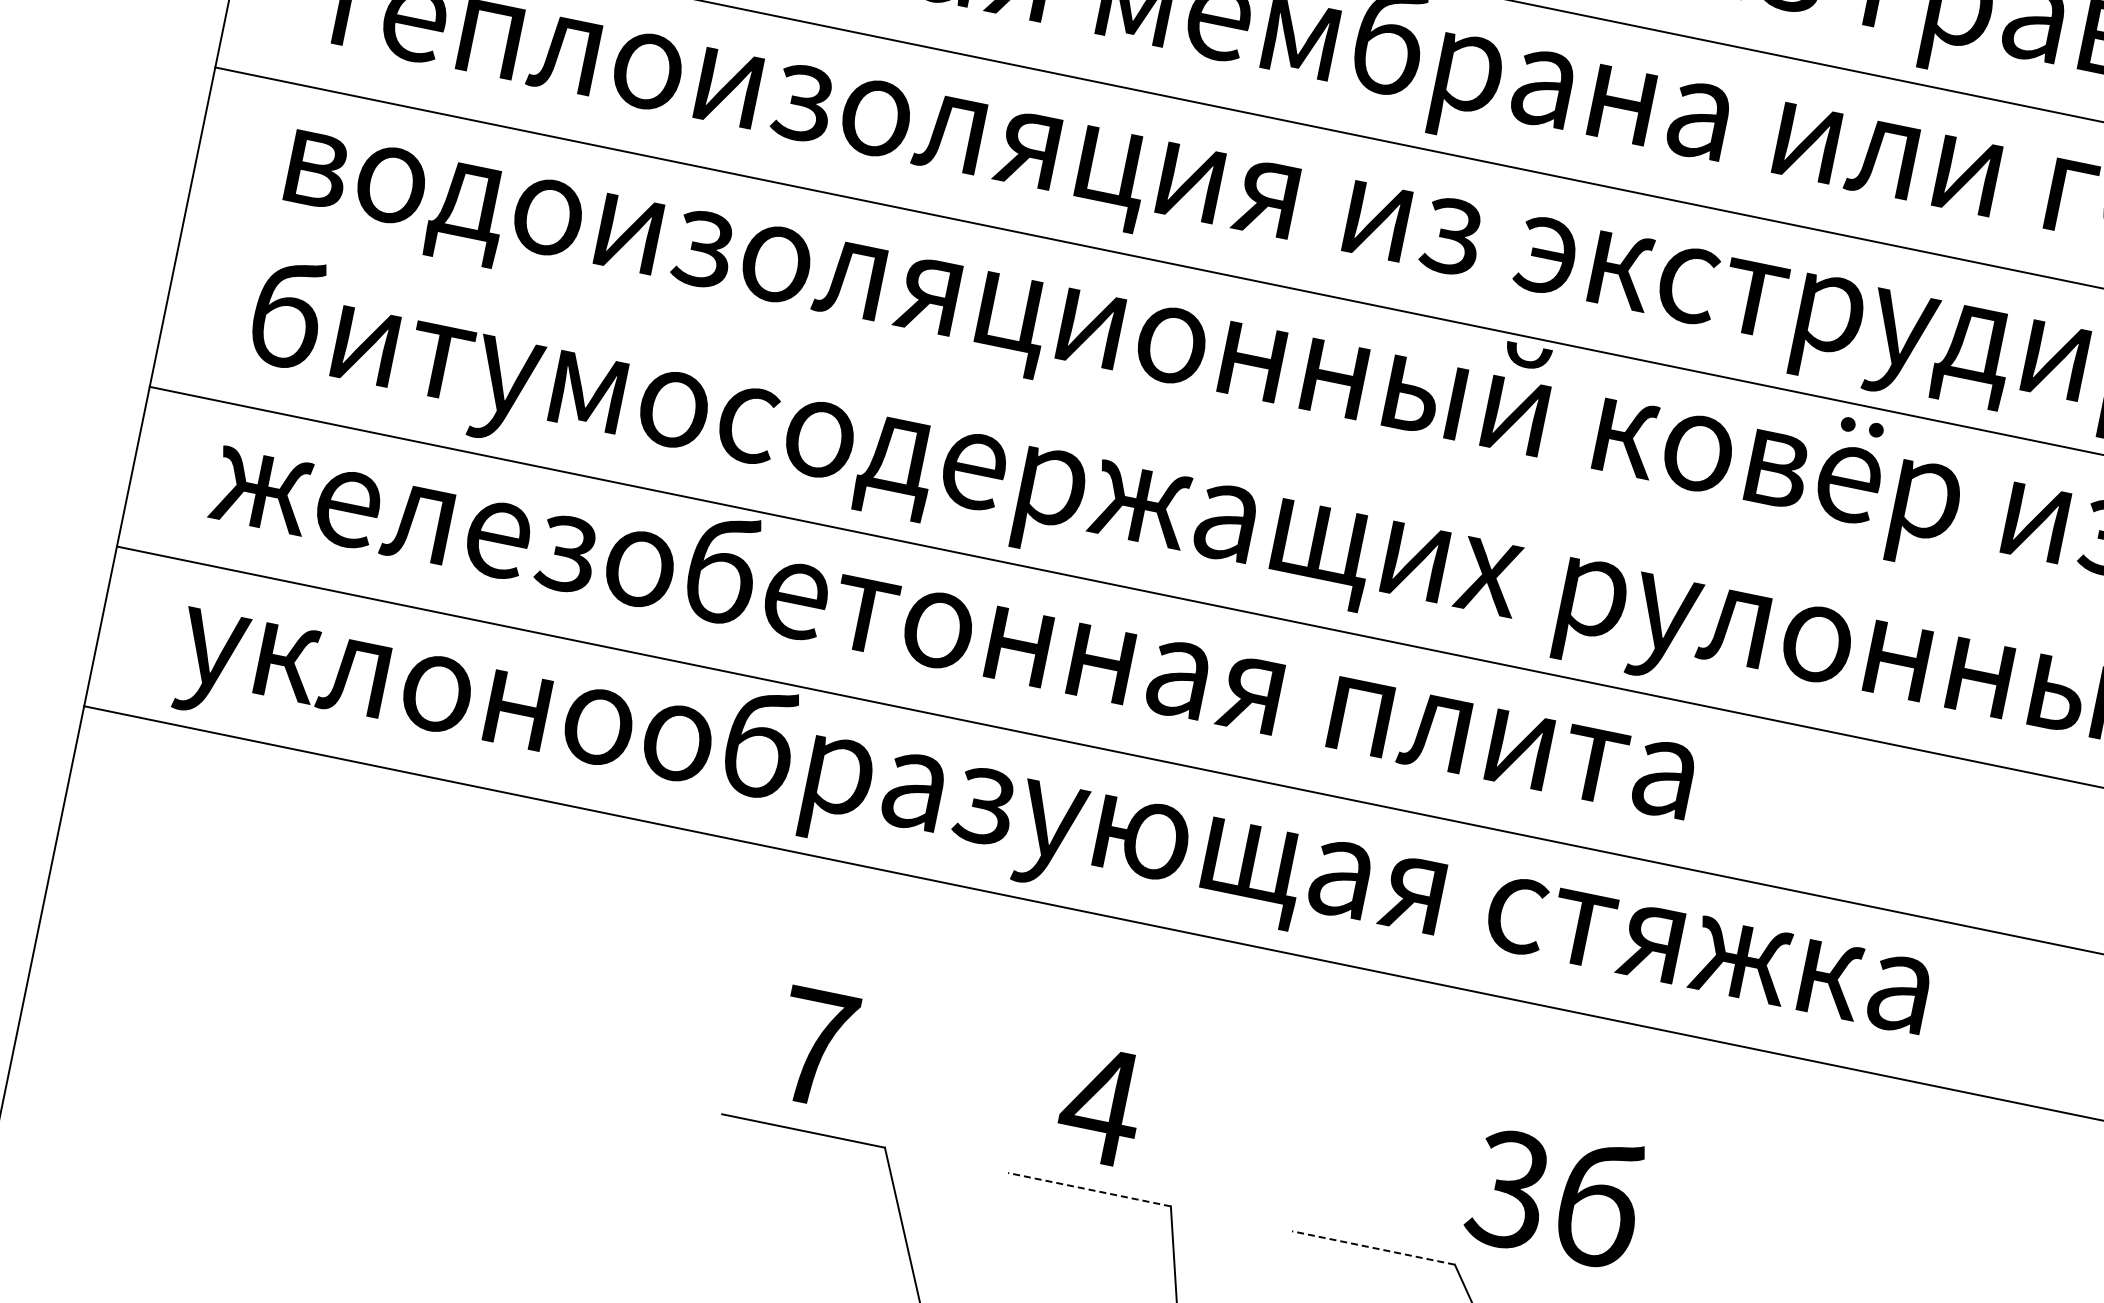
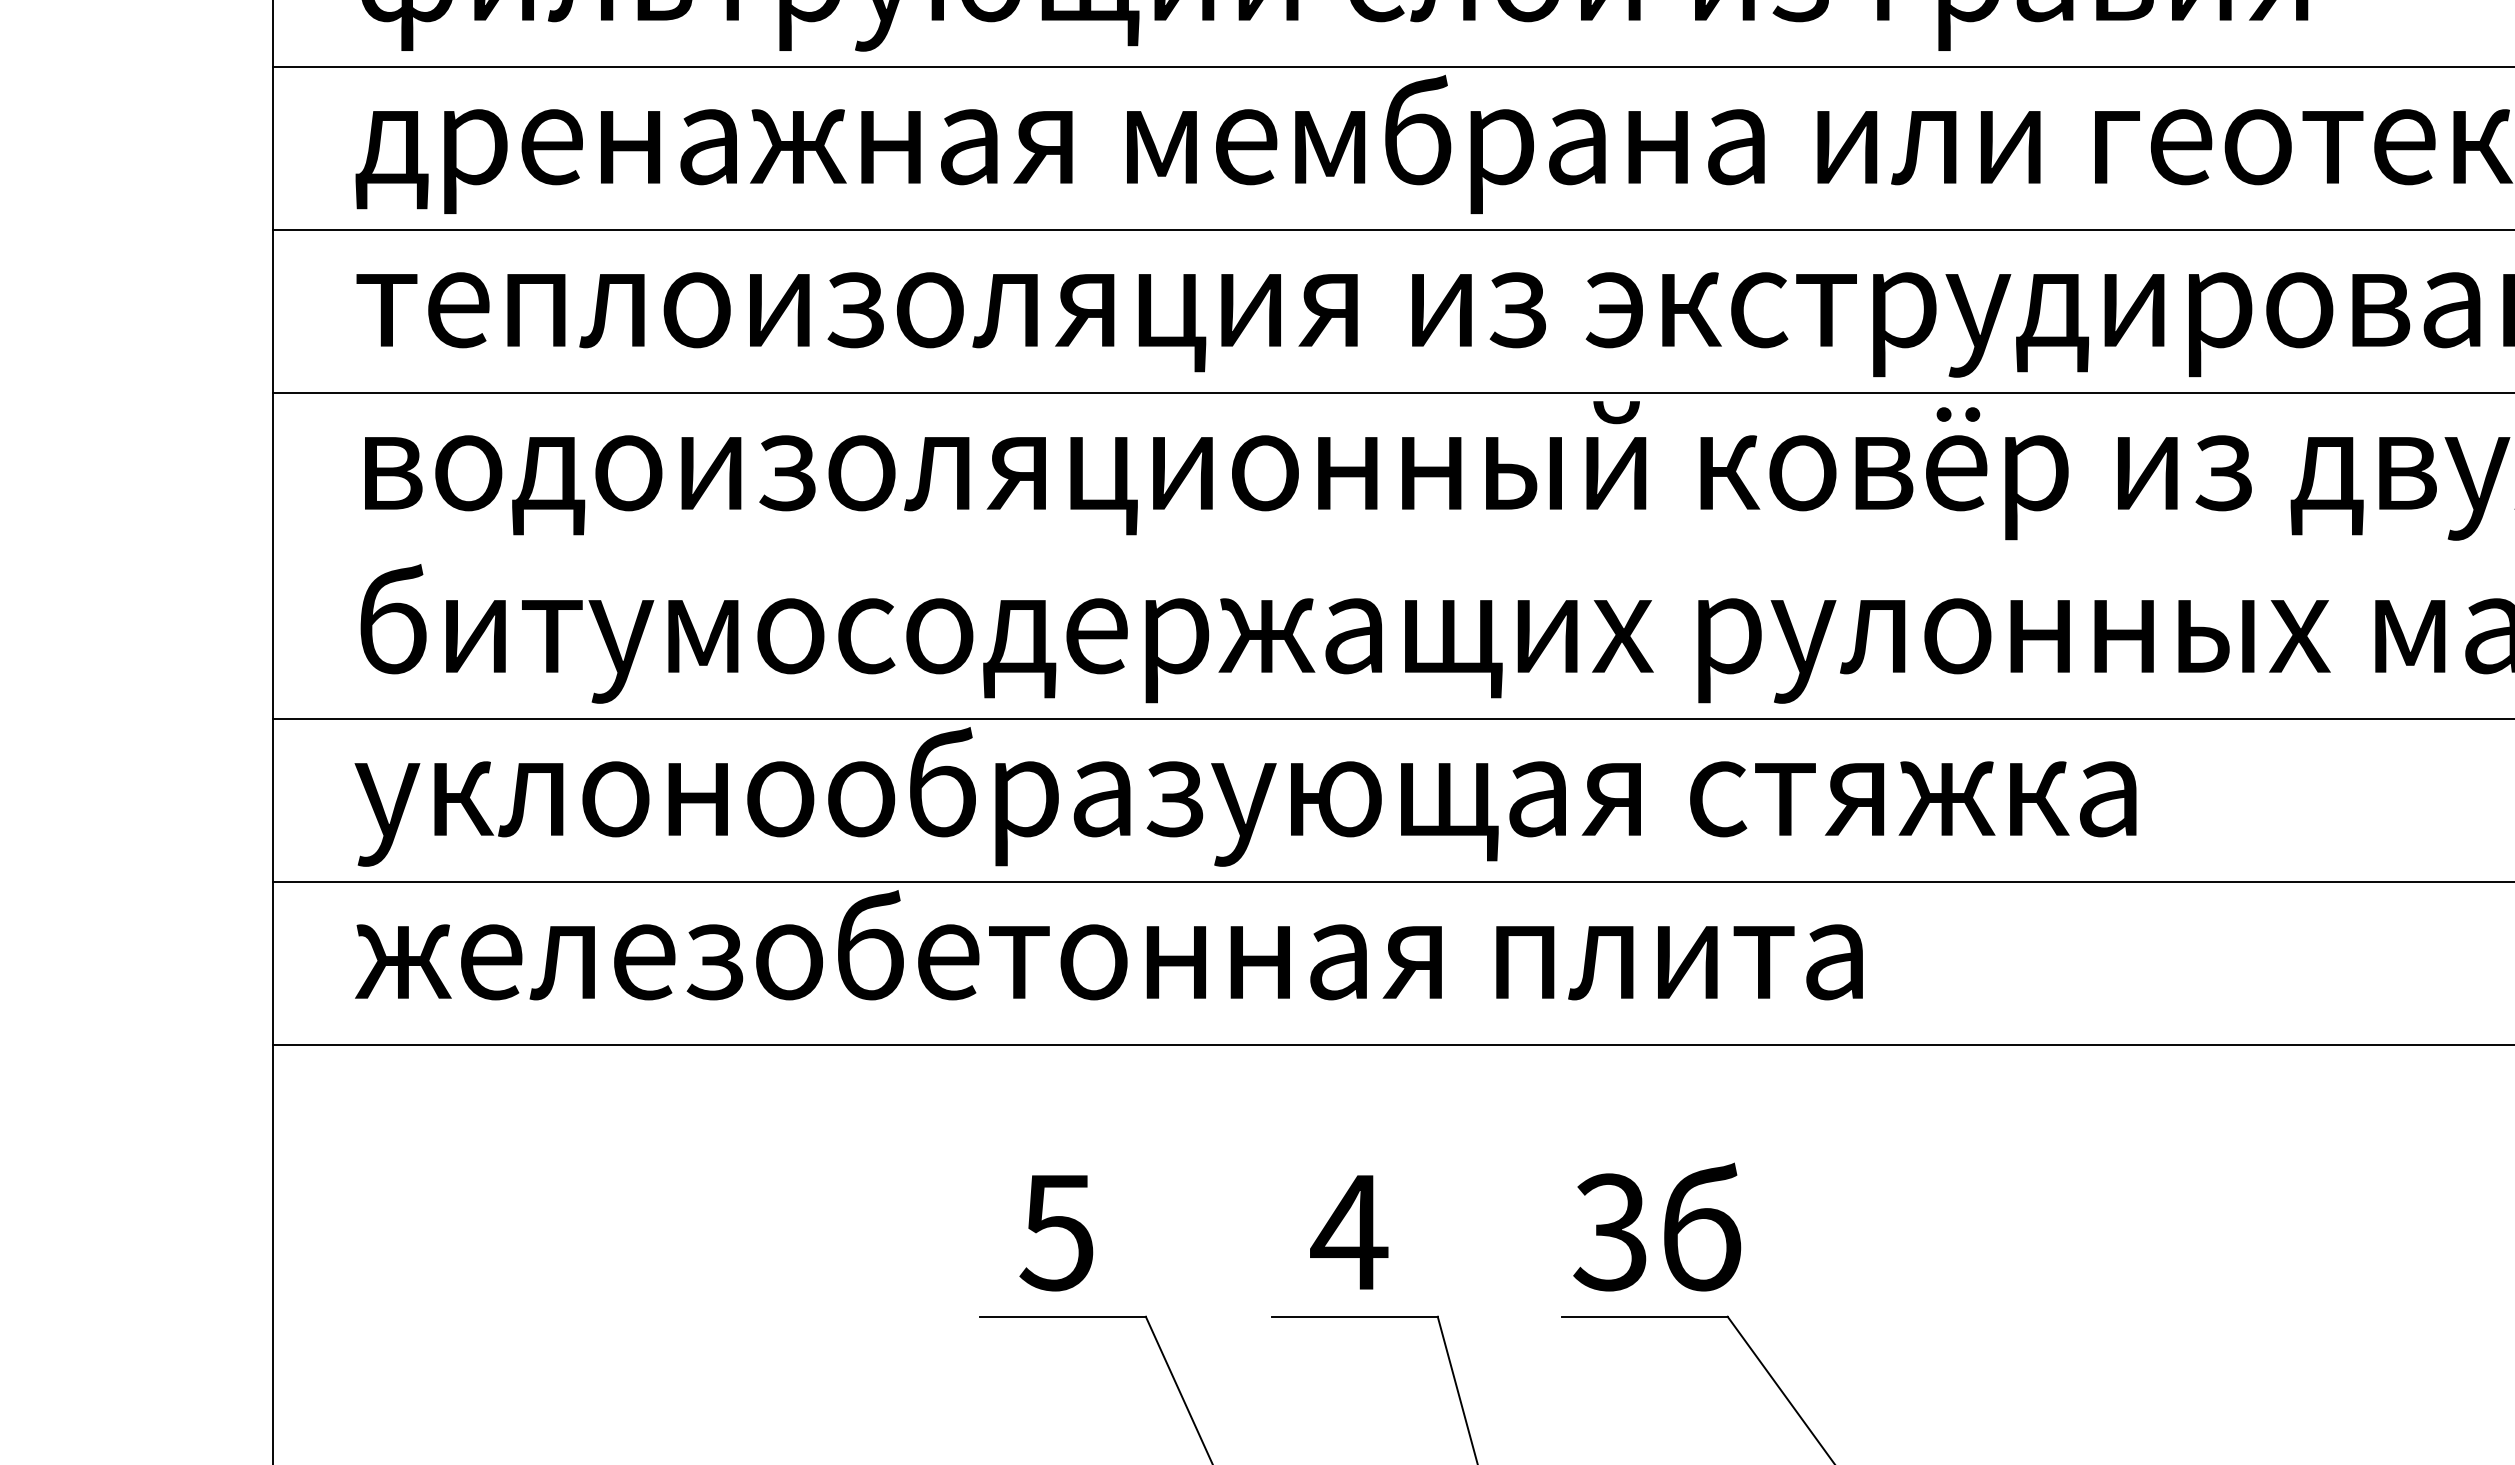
text: (1087, 658) -> (1245, 796), железобетонная плита -> уклонообразующая стяжка
text: (1054, 817) -> (1245, 959), уклонообразующая стяжка -> железобетонная плита
text: (814, 1048) -> (1056, 1233), 7 -> 5
line: (1089, 1189) -> (1354, 1316), dashed -> solid
text: (1556, 1193) -> (1657, 1226), moved
line: (1373, 1247) -> (1644, 1316), dashed -> solid

